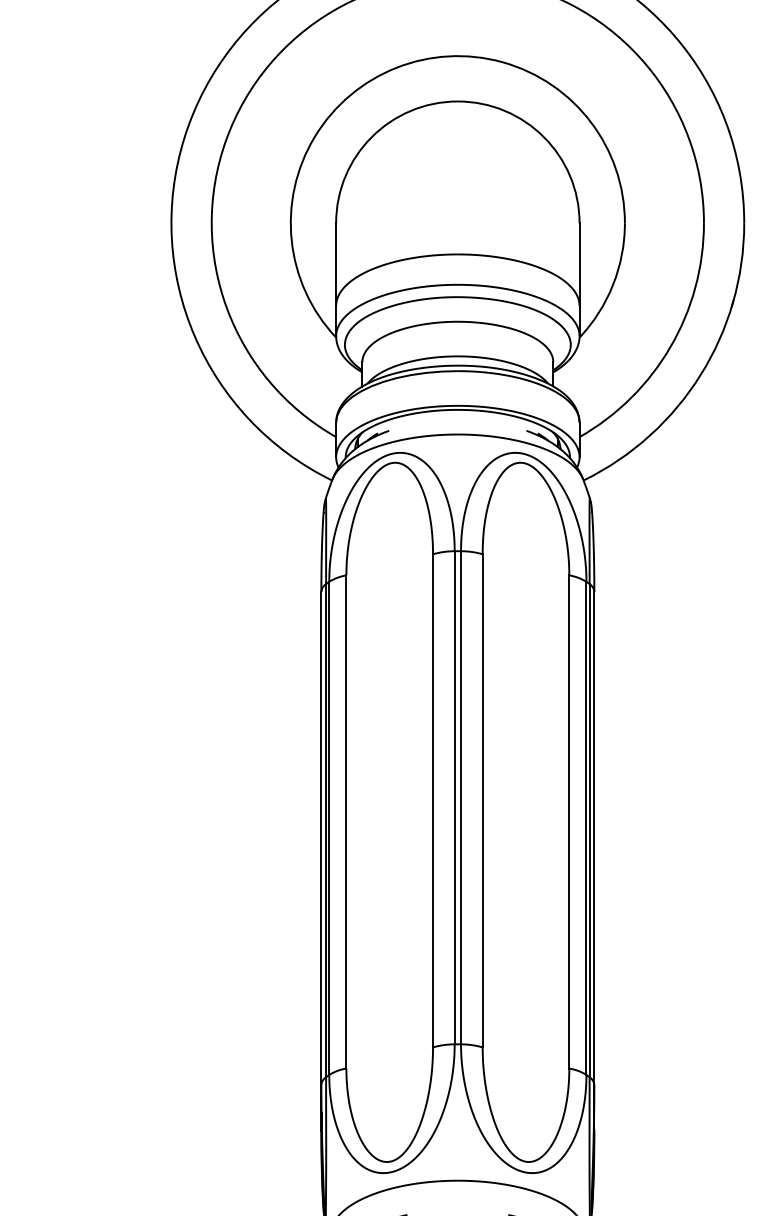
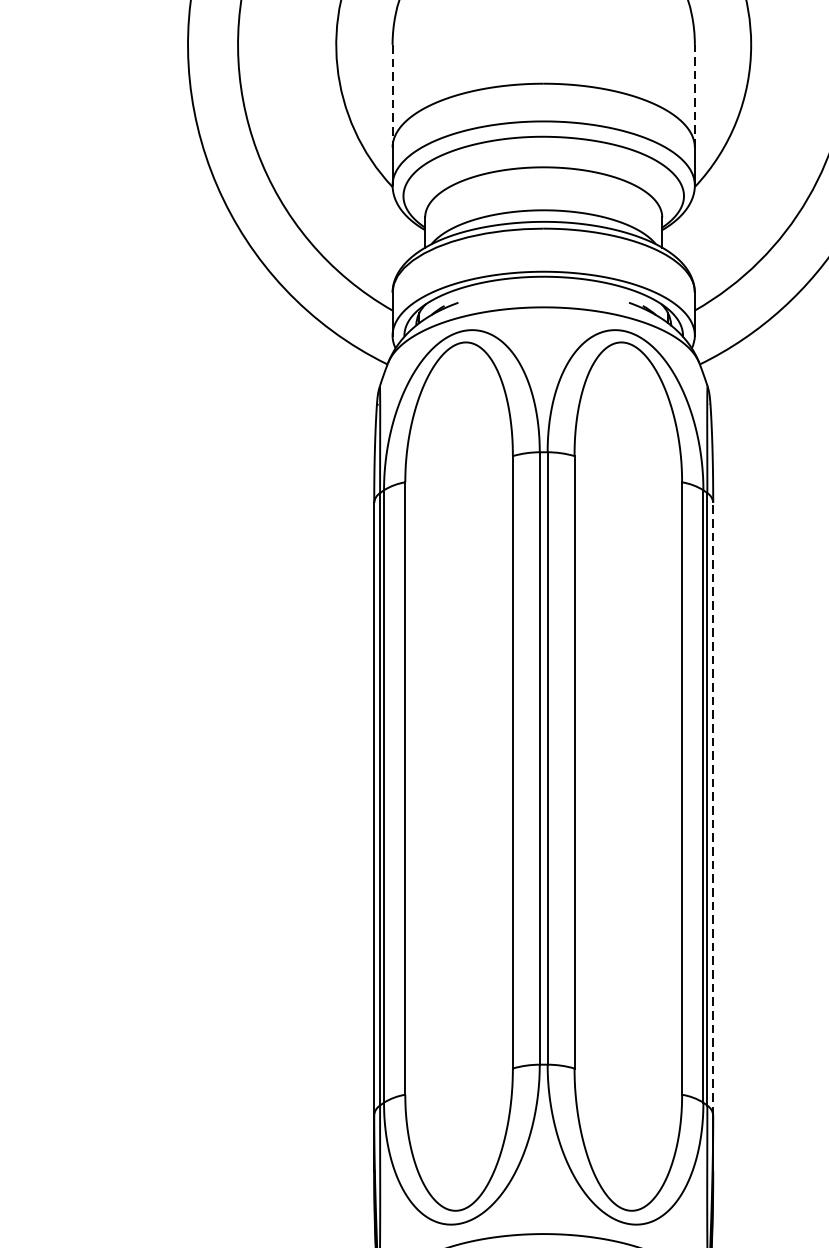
line: (579, 264) -> (694, 96), solid -> dashed
line: (336, 265) -> (393, 97), solid -> dashed
line: (594, 838) -> (713, 809), solid -> dashed

